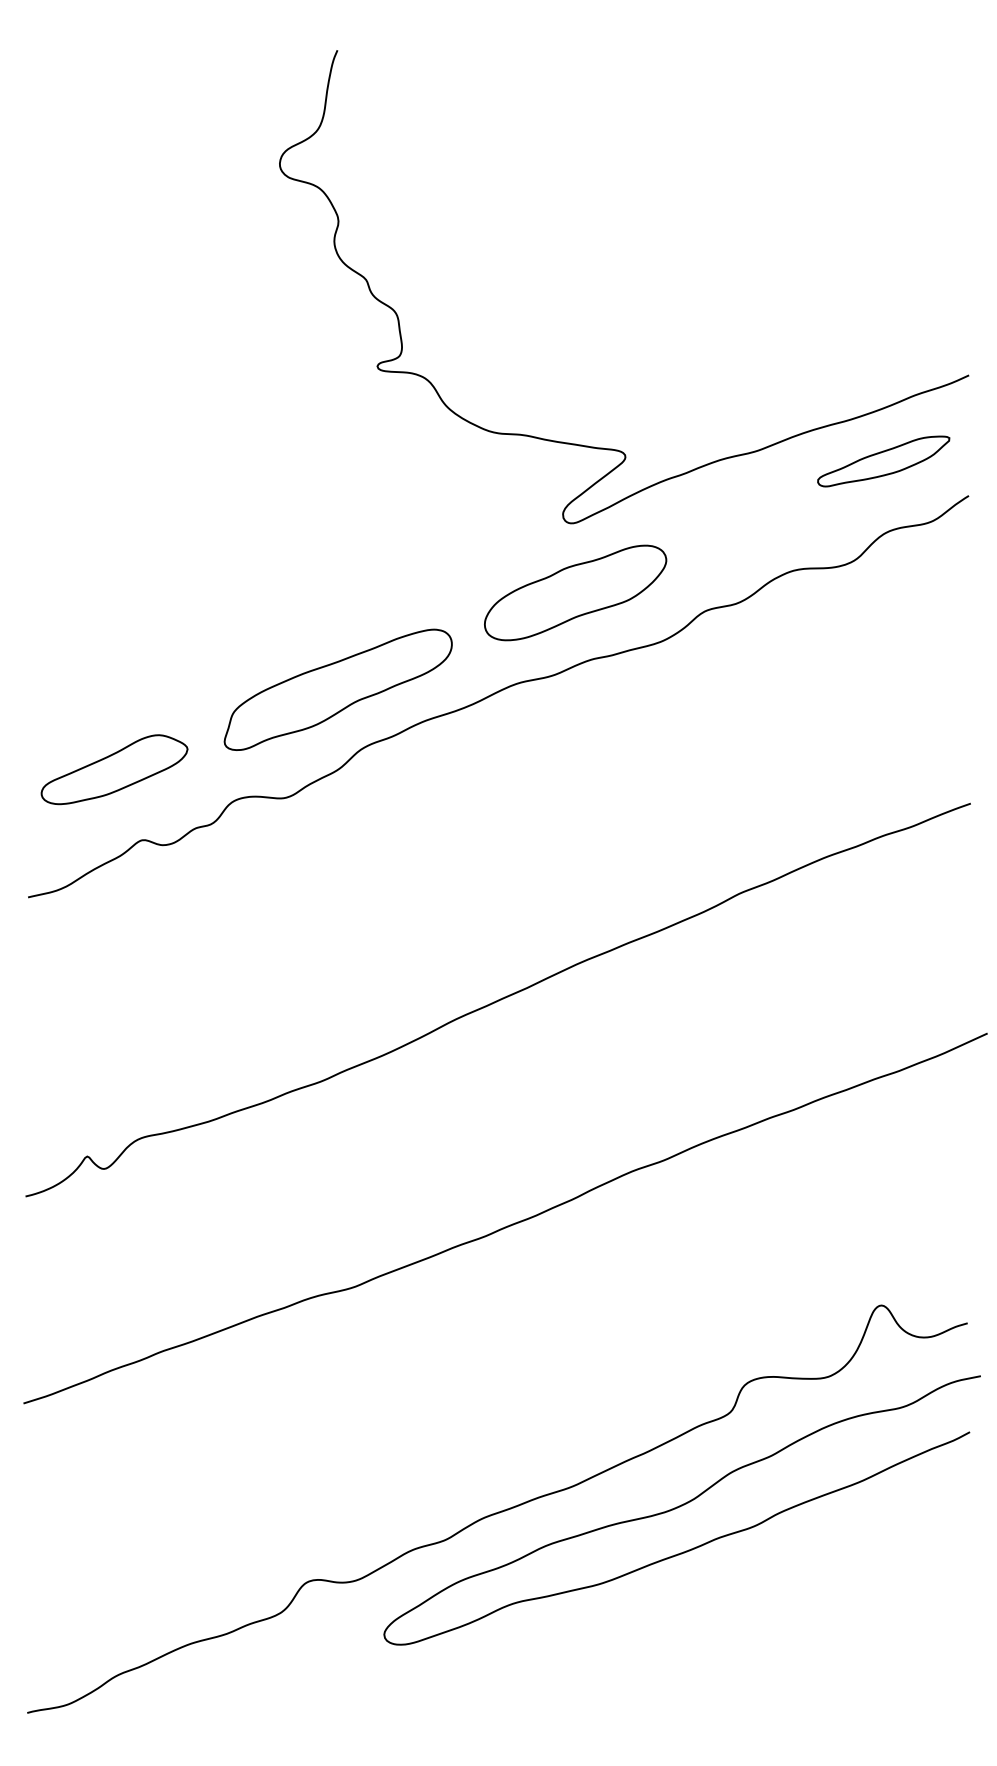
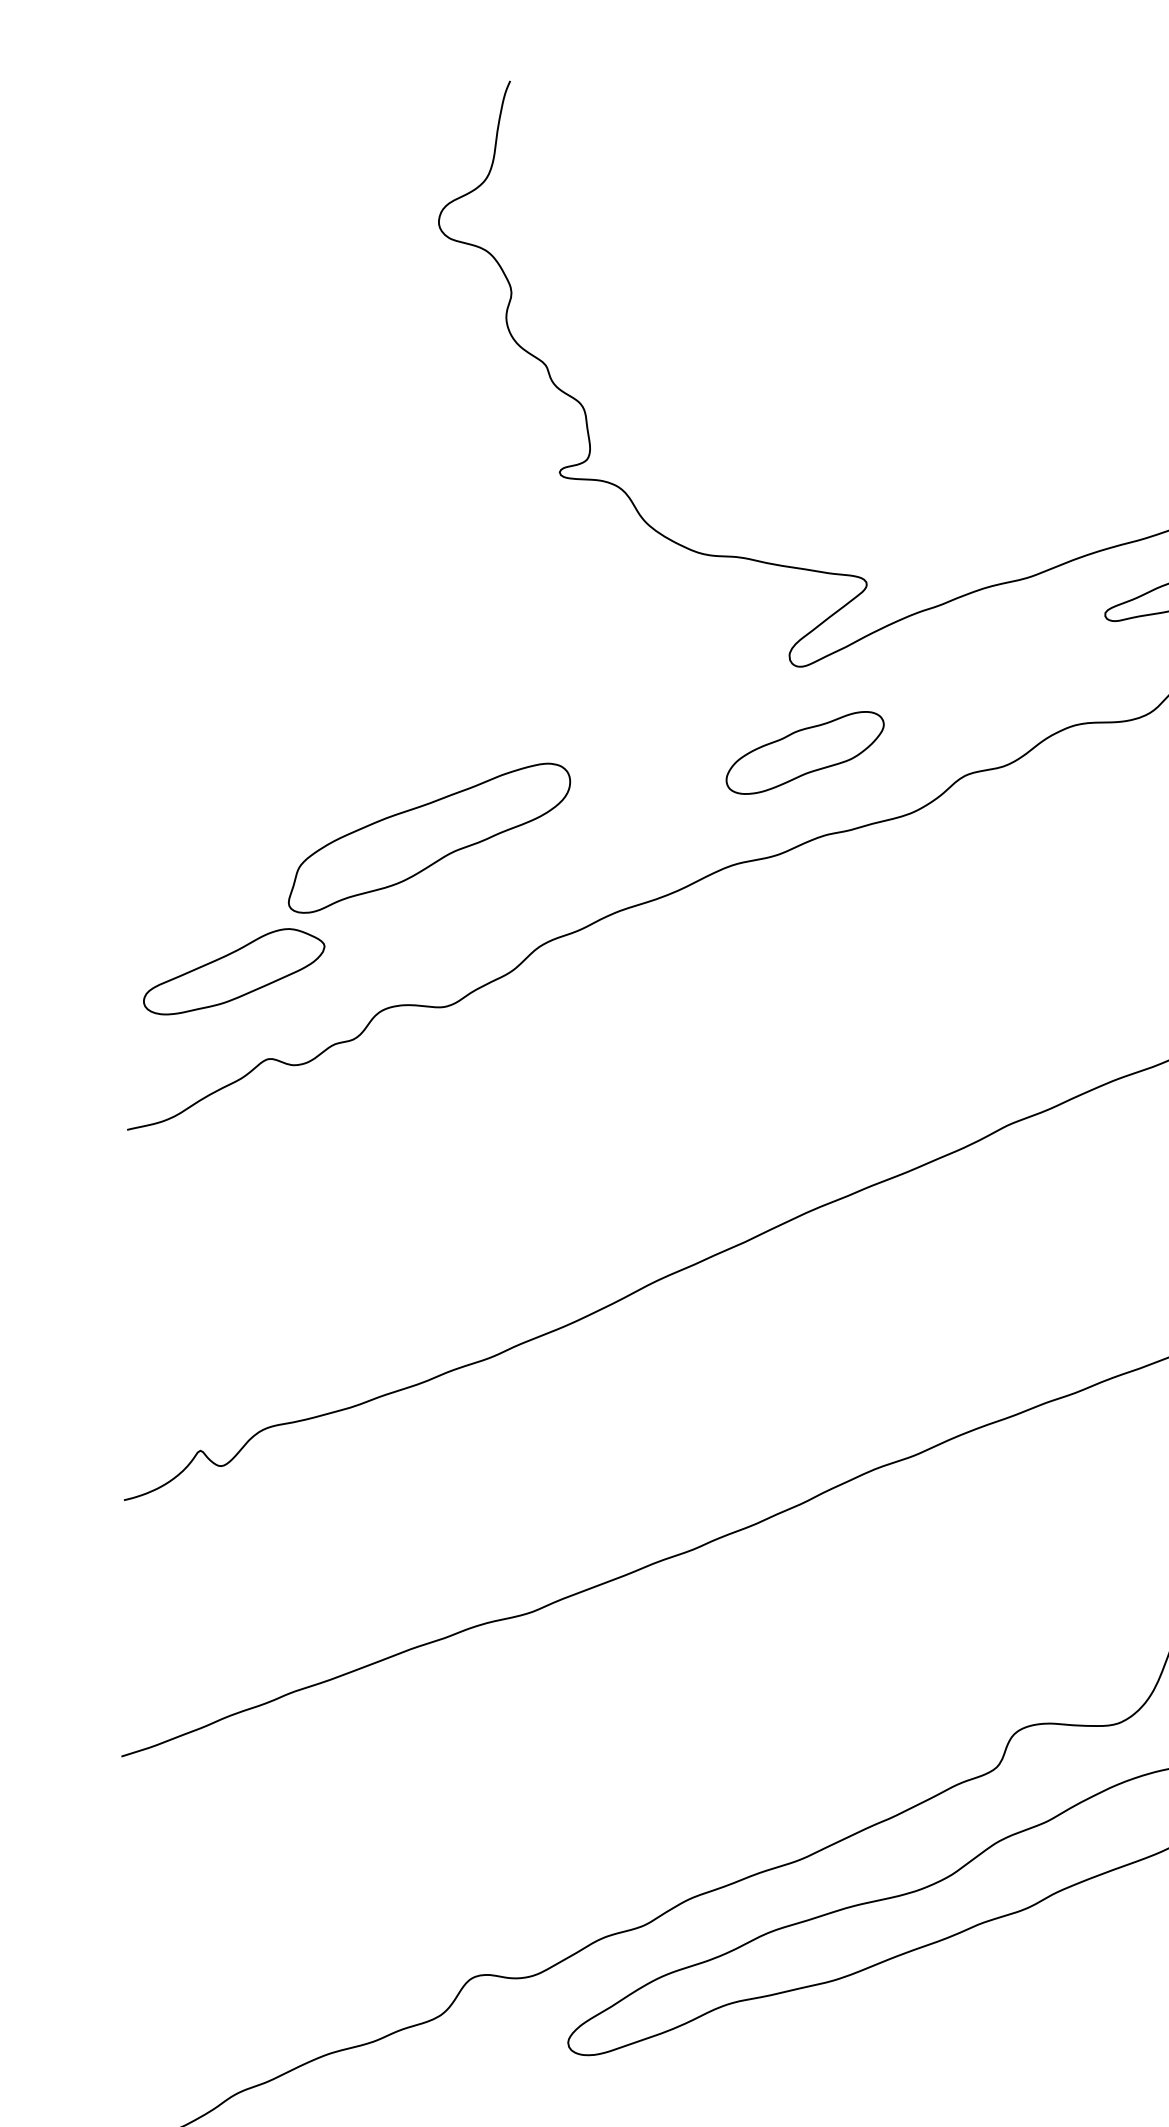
part: (575, 592) -> (804, 752), size x0.7
part: (337, 689) -> (428, 837), moved

